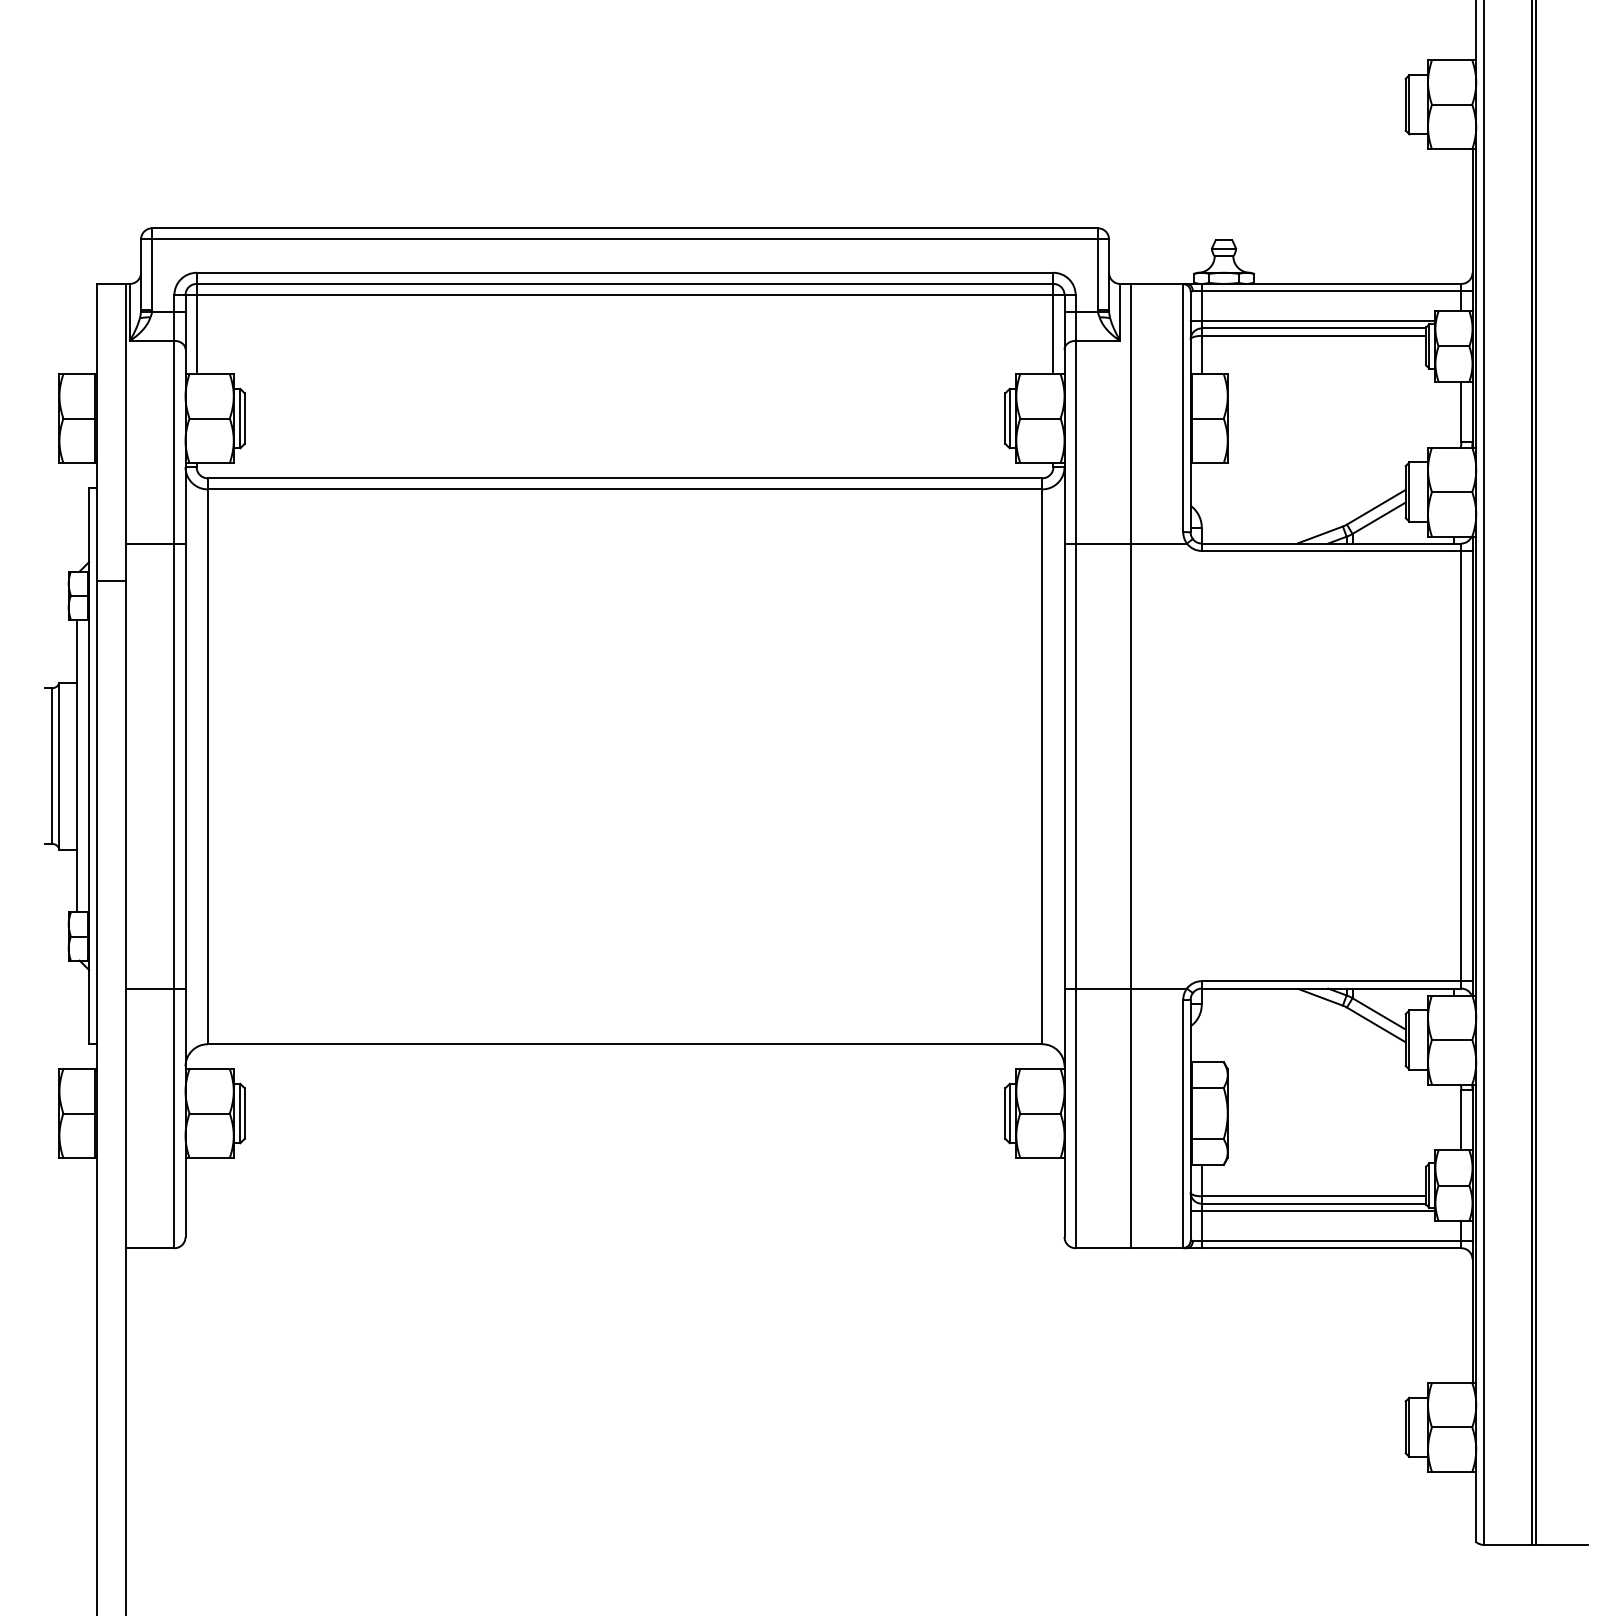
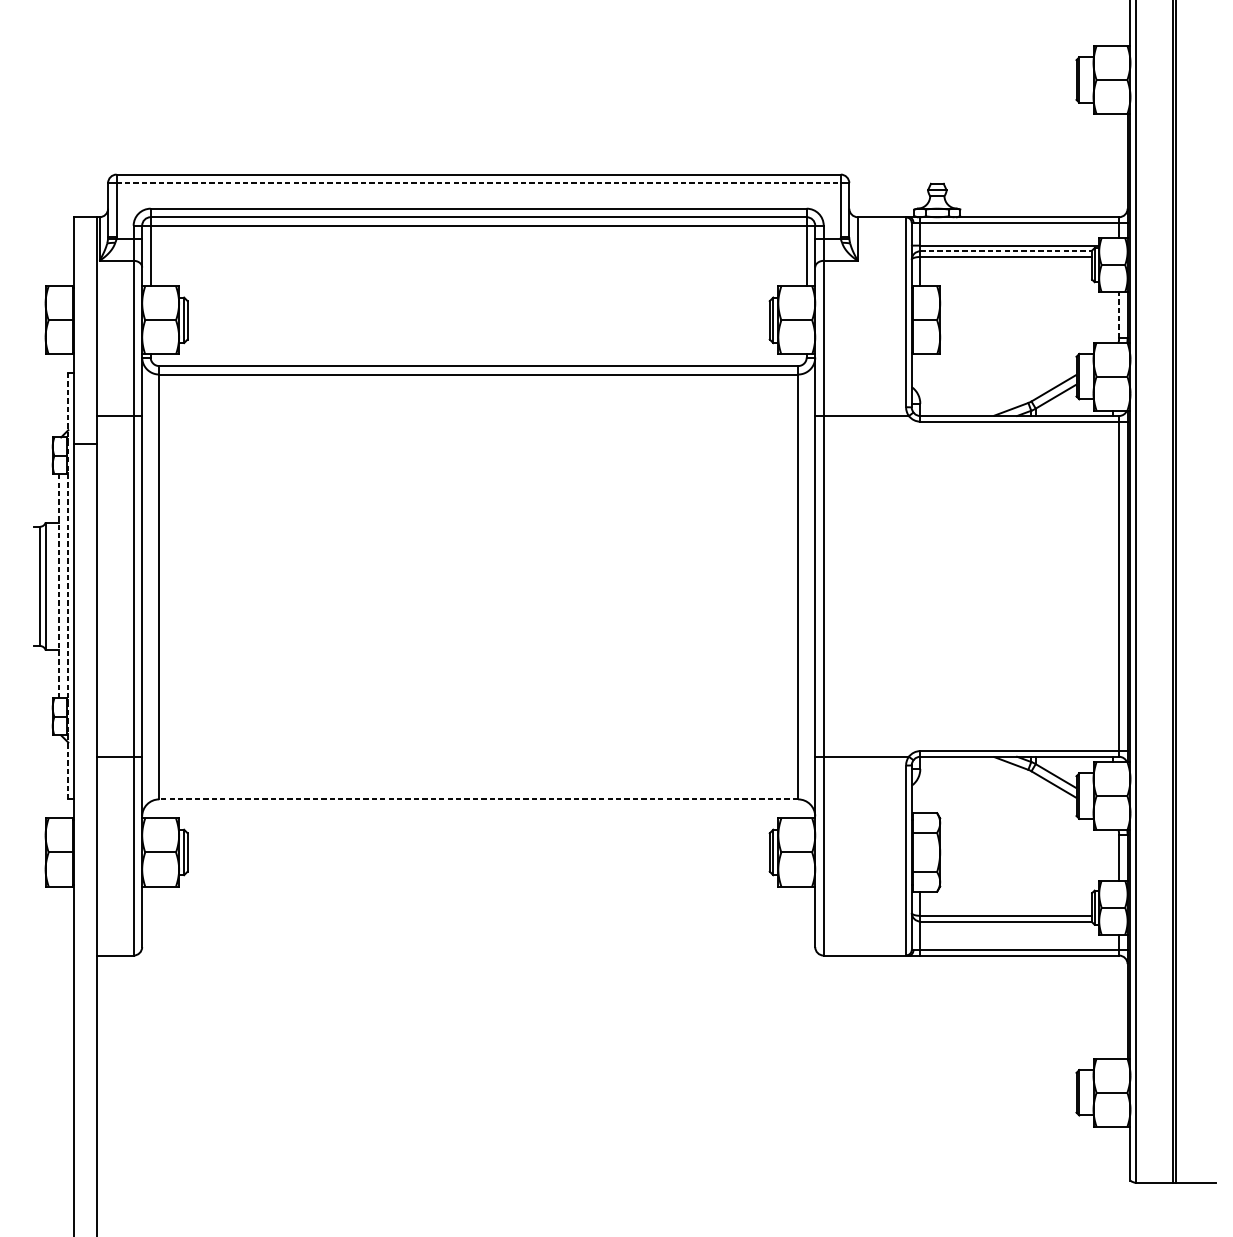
line: (625, 239) -> (479, 183), solid -> dashed
line: (1314, 328) -> (1006, 251), solid -> dashed
line: (1461, 411) -> (1119, 314), solid -> dashed
line: (76, 765) -> (58, 585), solid -> dashed
line: (89, 765) -> (68, 585), solid -> dashed
line: (1131, 765) -> (866, 585), removed
line: (624, 1044) -> (478, 799), solid -> dashed
line: (1312, 1211) -> (1005, 927), removed

